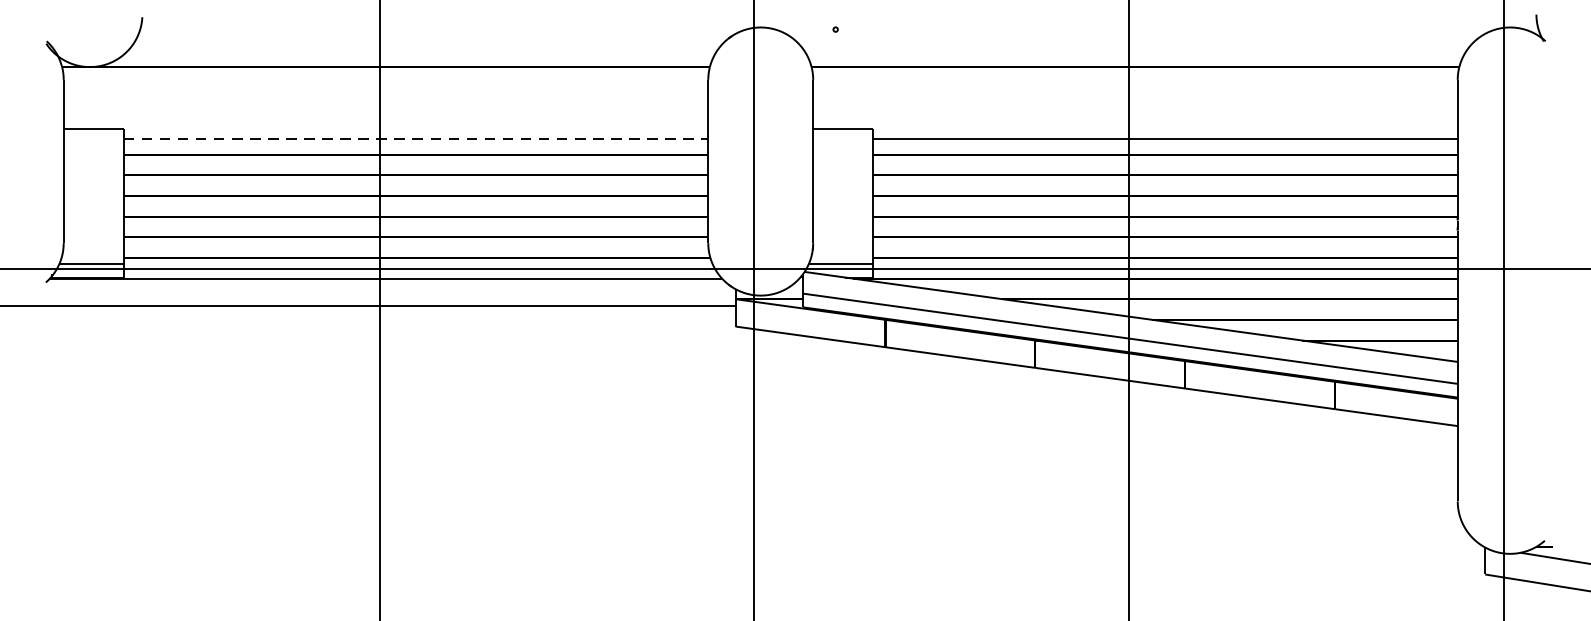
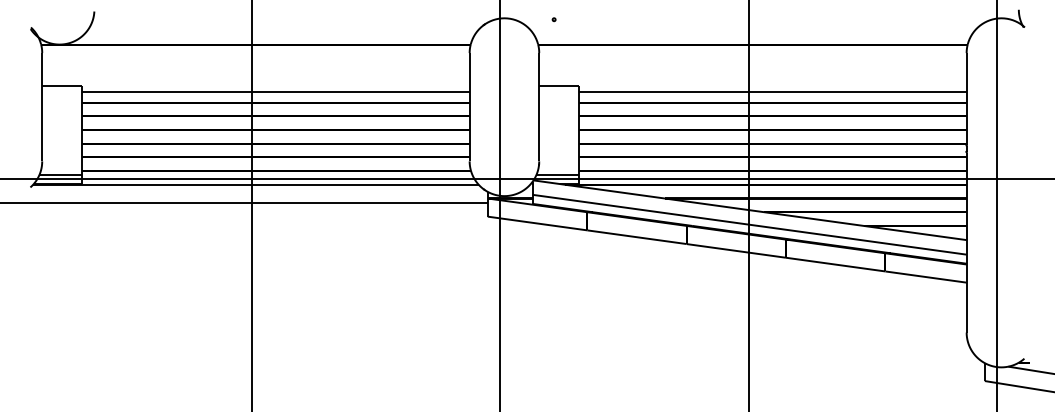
line: (415, 139) -> (275, 92), dashed -> solid

